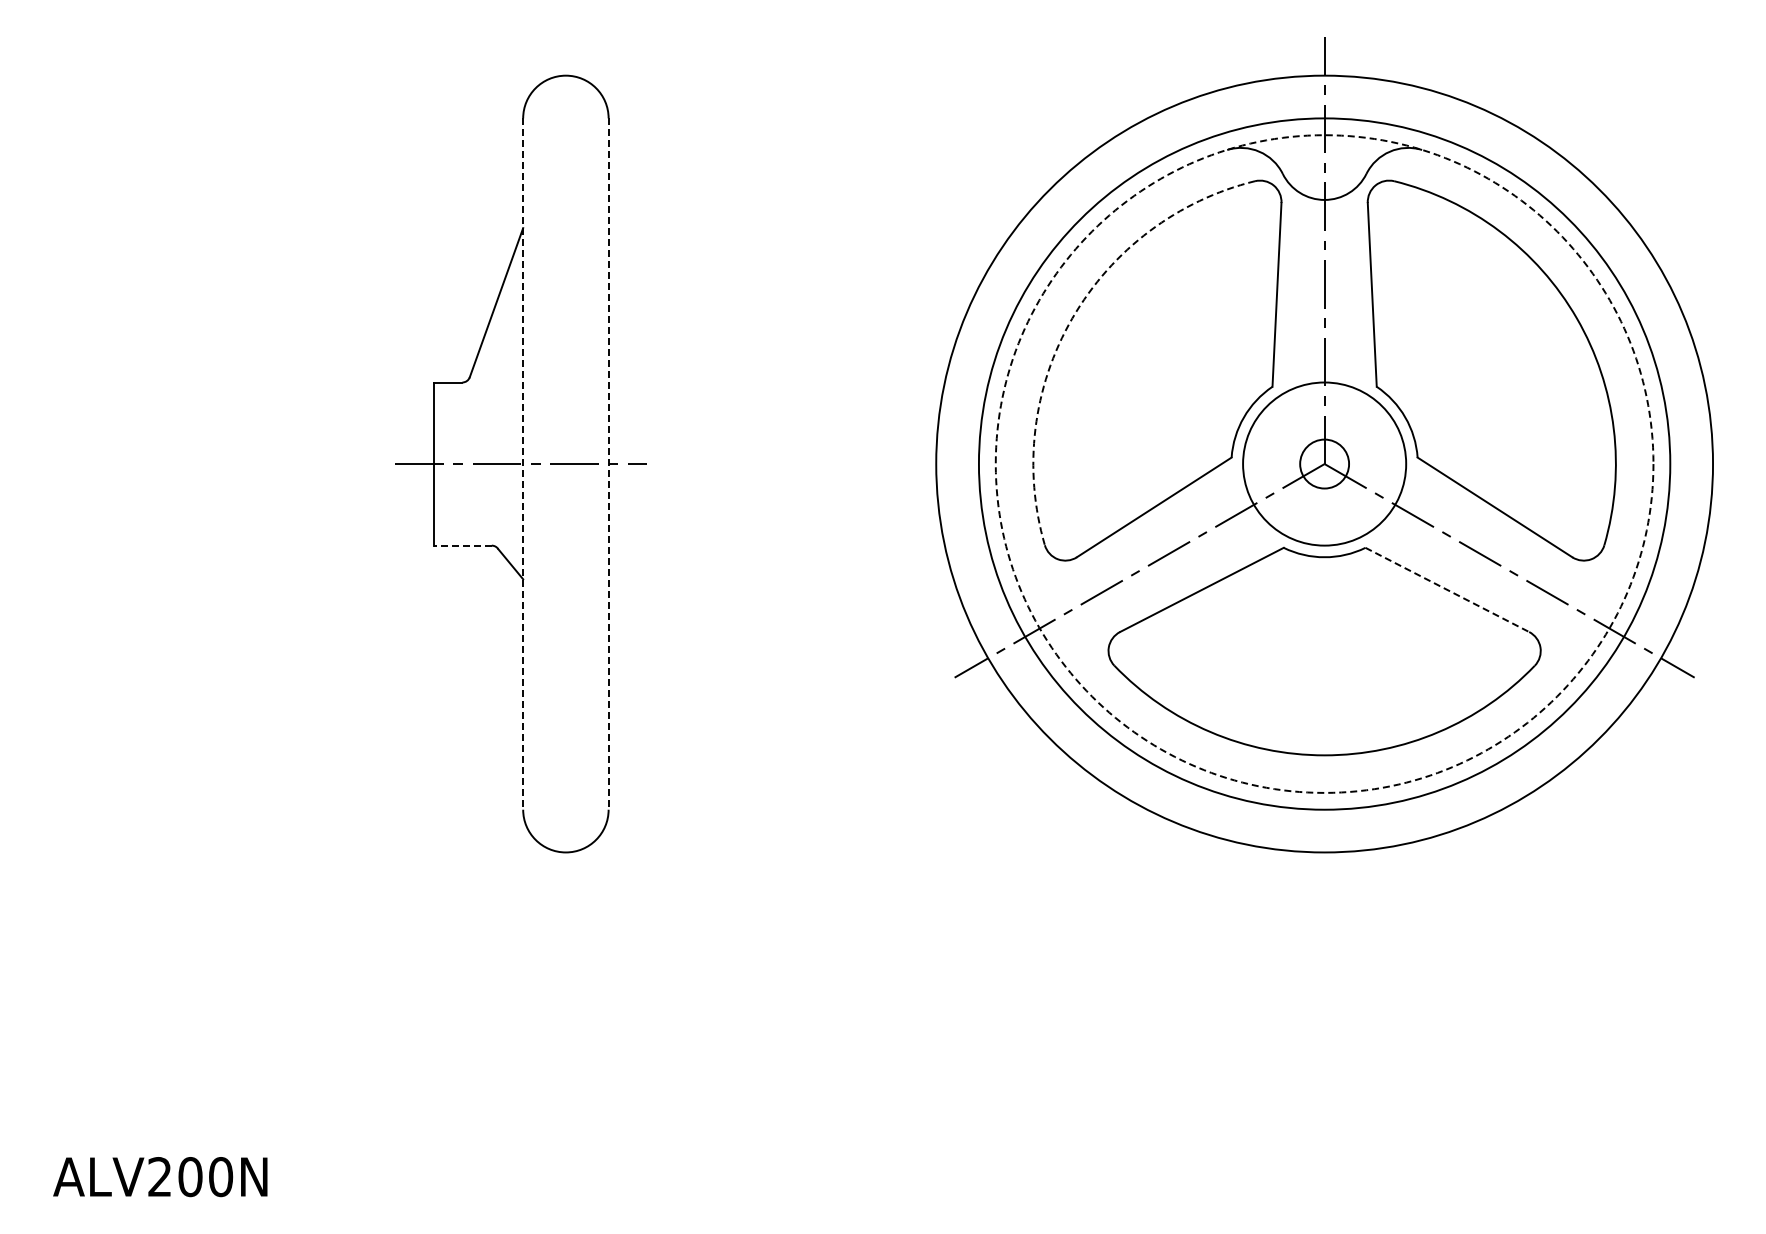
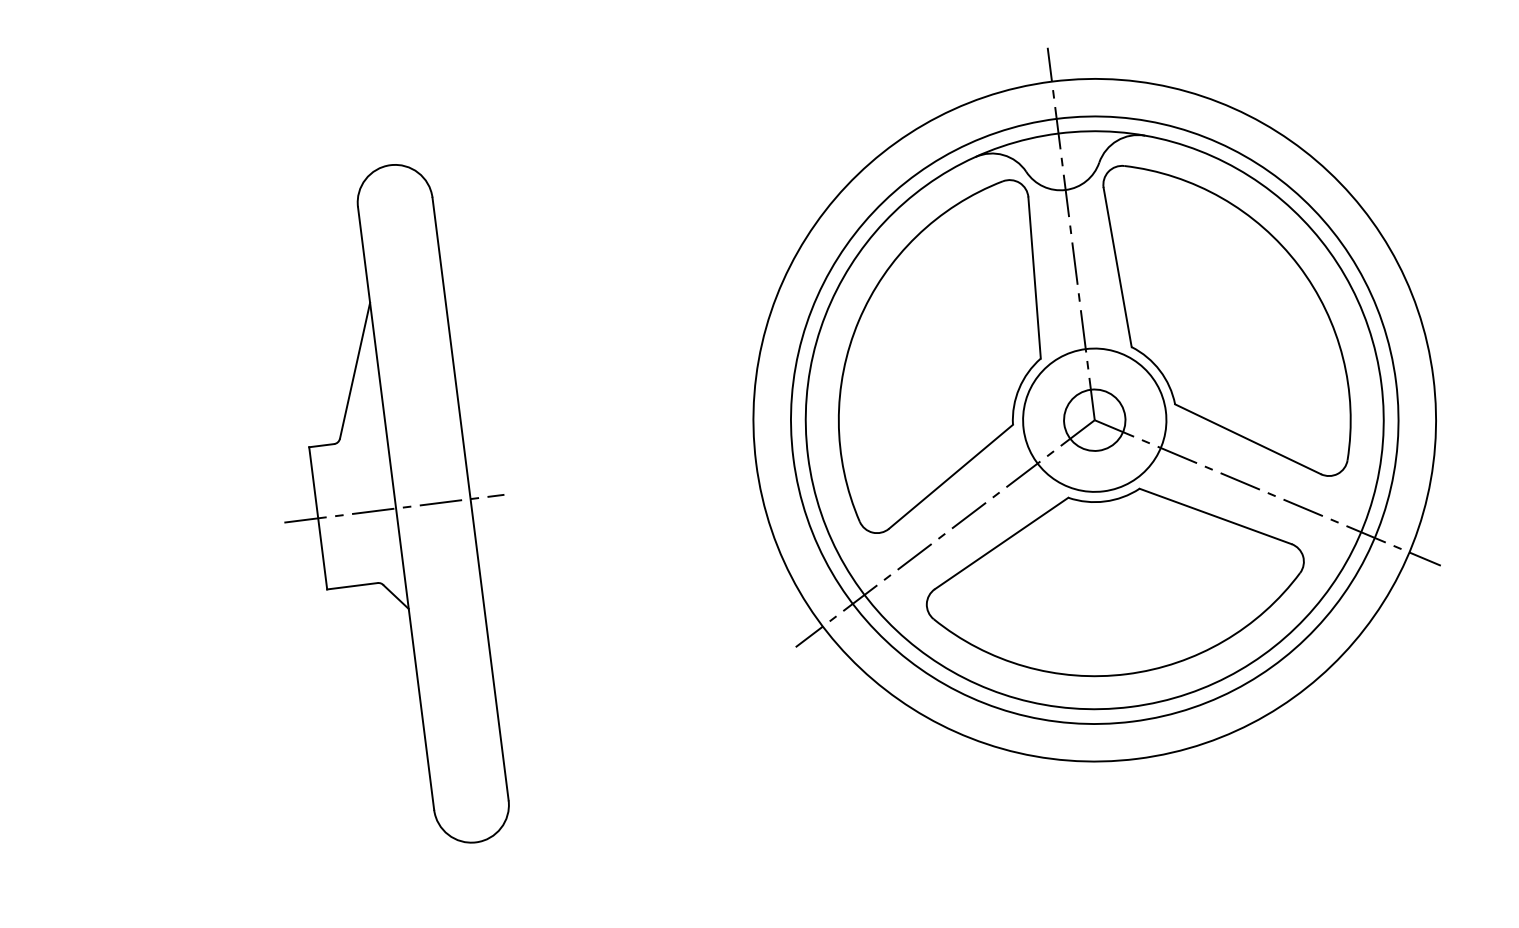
arc: (1072, 318) -> (858, 321), dashed -> solid
circle: (1324, 463) -> (1094, 419), dashed -> solid
line: (523, 464) -> (396, 508), dashed -> solid
line: (608, 464) -> (470, 499), dashed -> solid
circle: (1324, 464) -> (1094, 420), size x1.43
line: (462, 545) -> (352, 586), dashed -> solid
line: (1447, 590) -> (1215, 516), dashed -> solid

